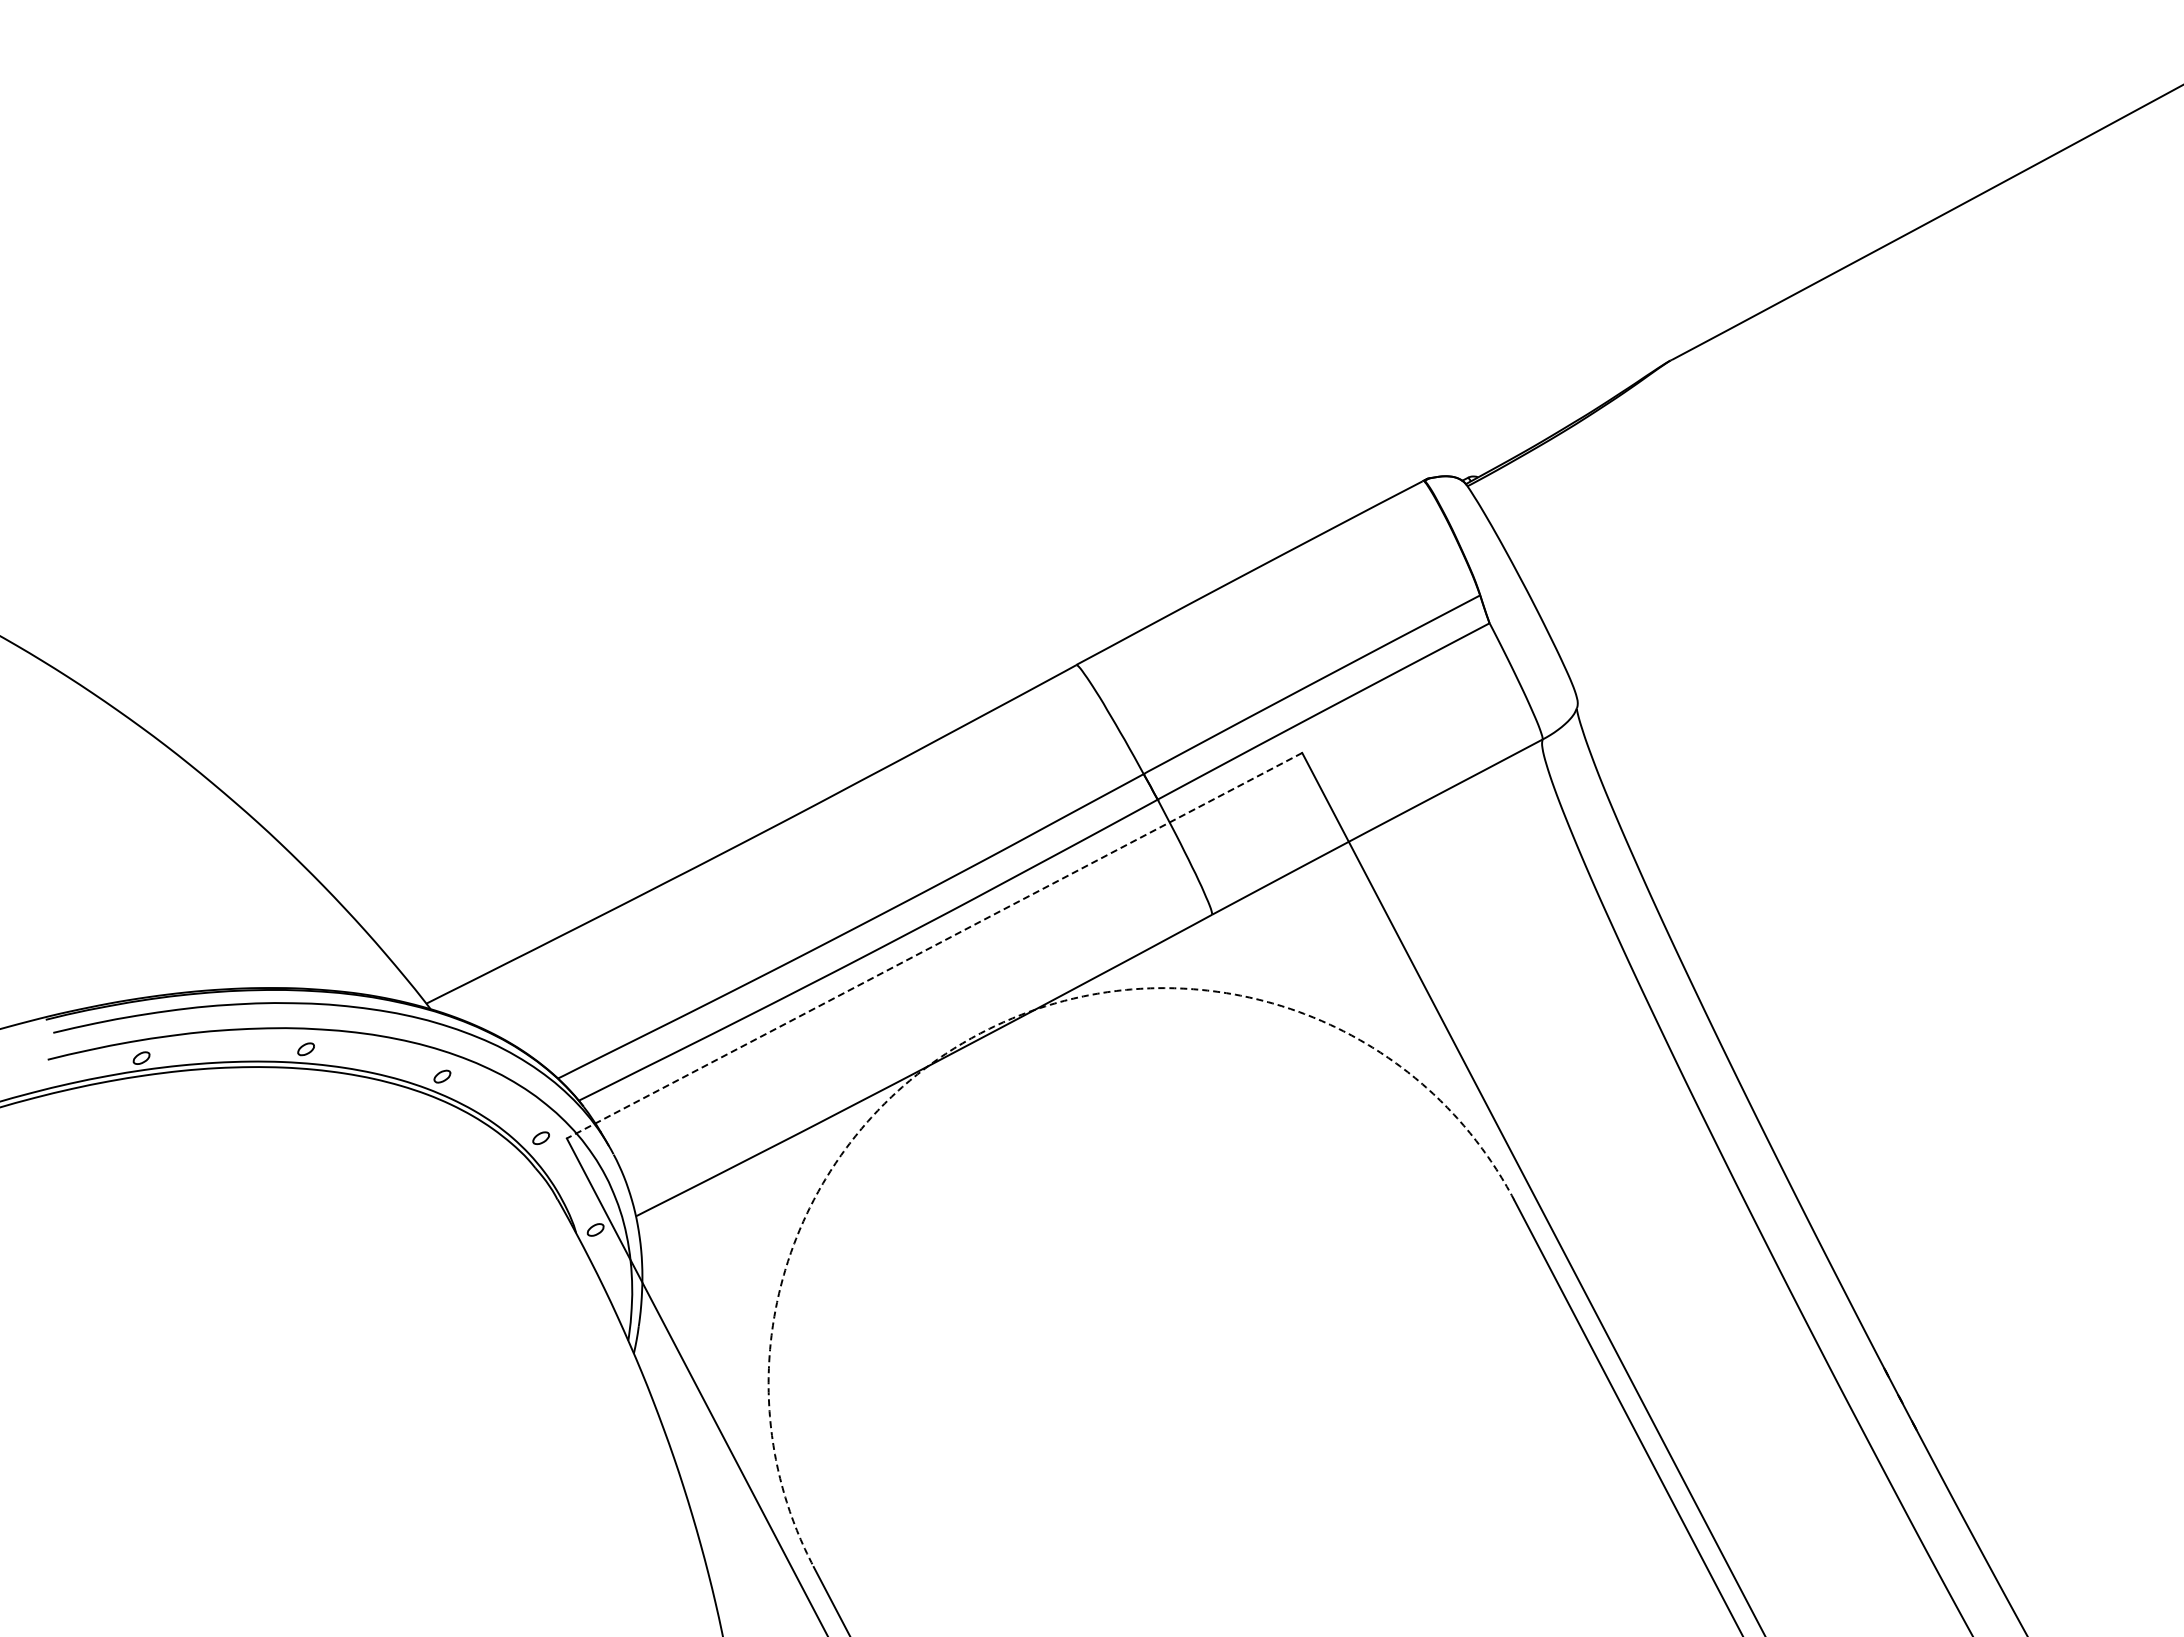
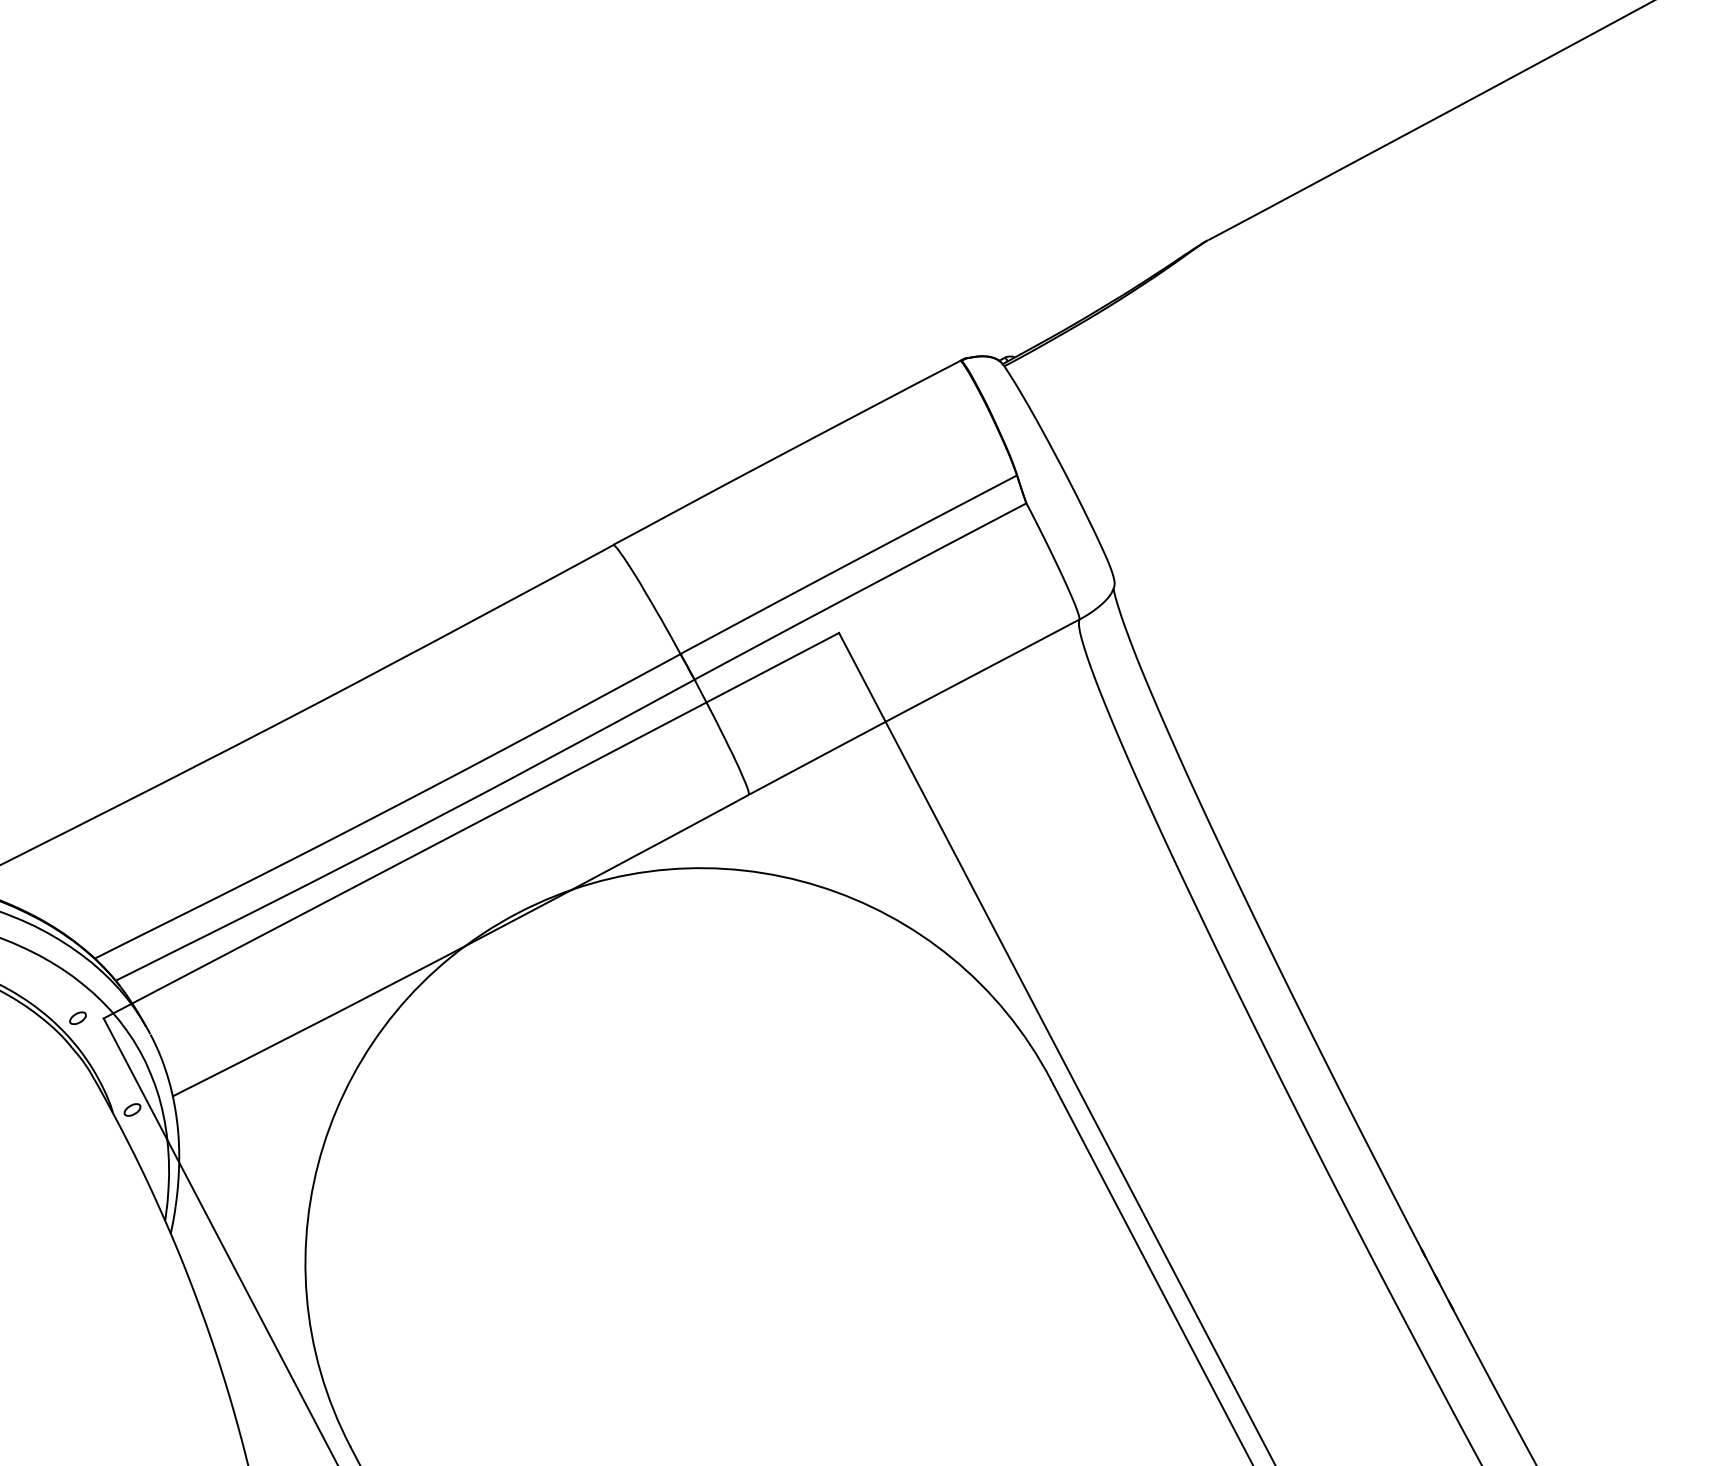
line: (934, 945) -> (471, 825), dashed -> solid
arc: (980, 1033) -> (517, 913), dashed -> solid

